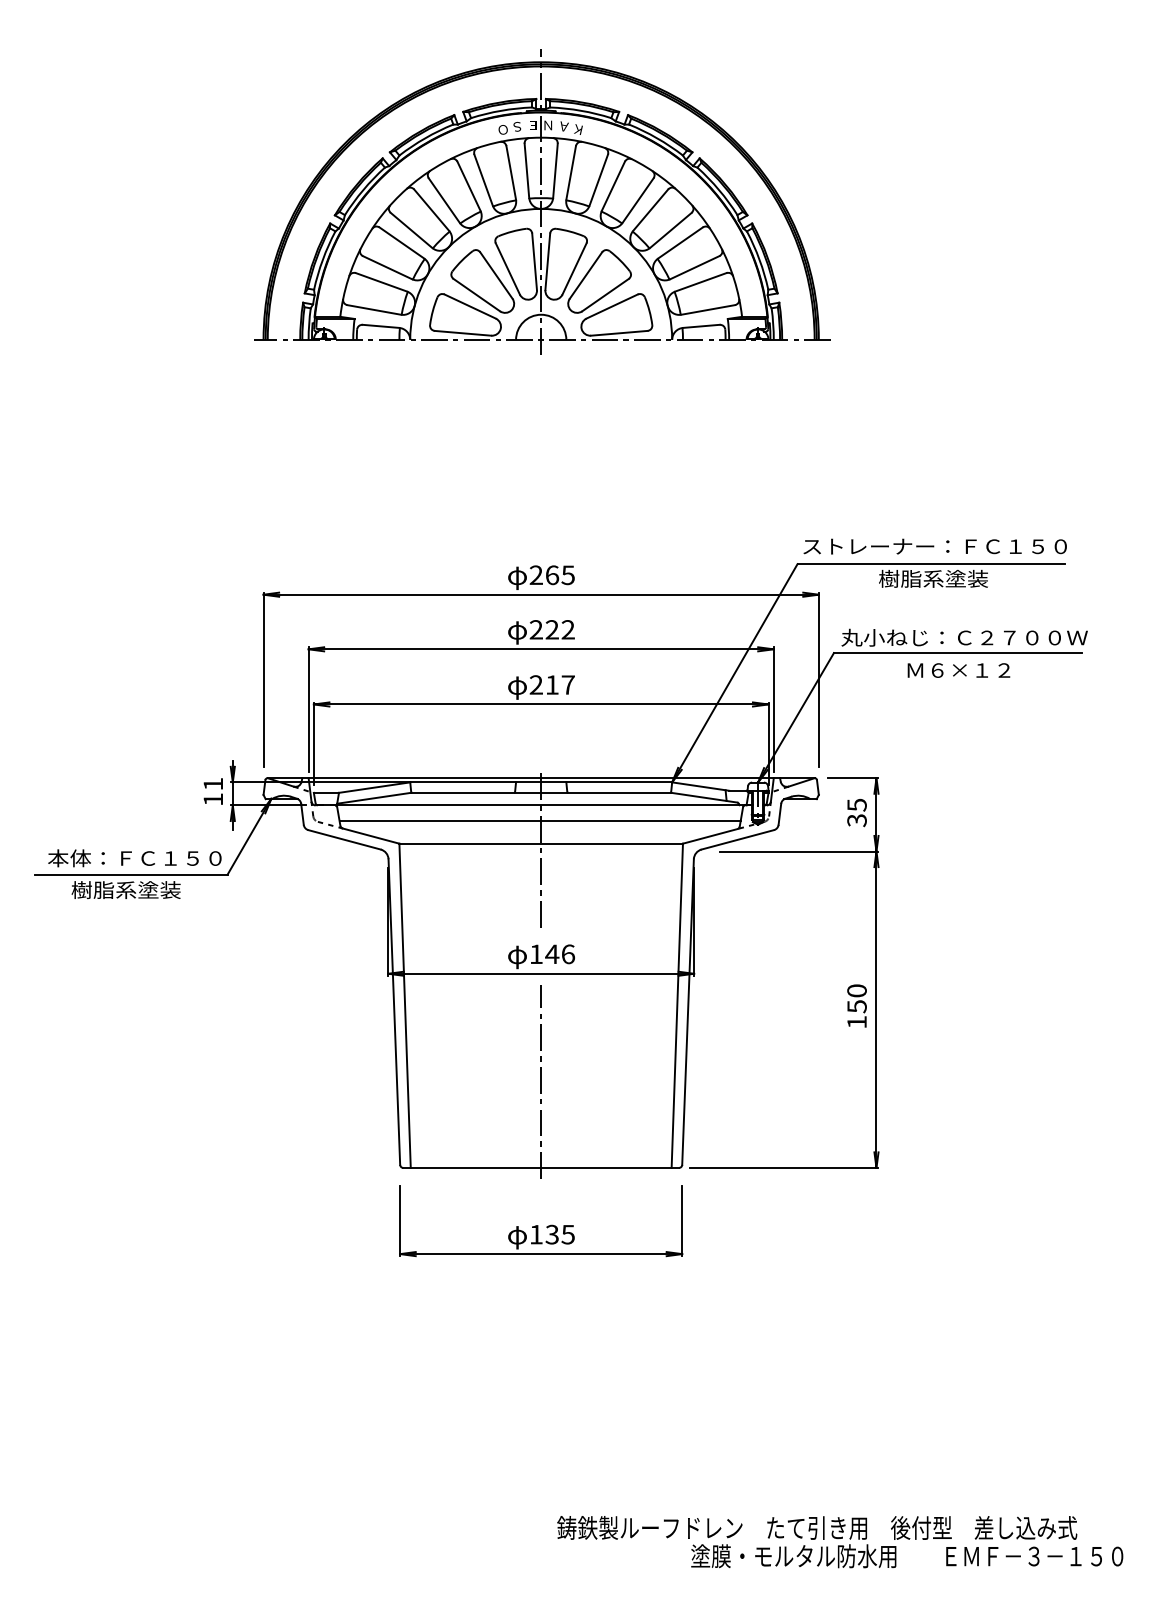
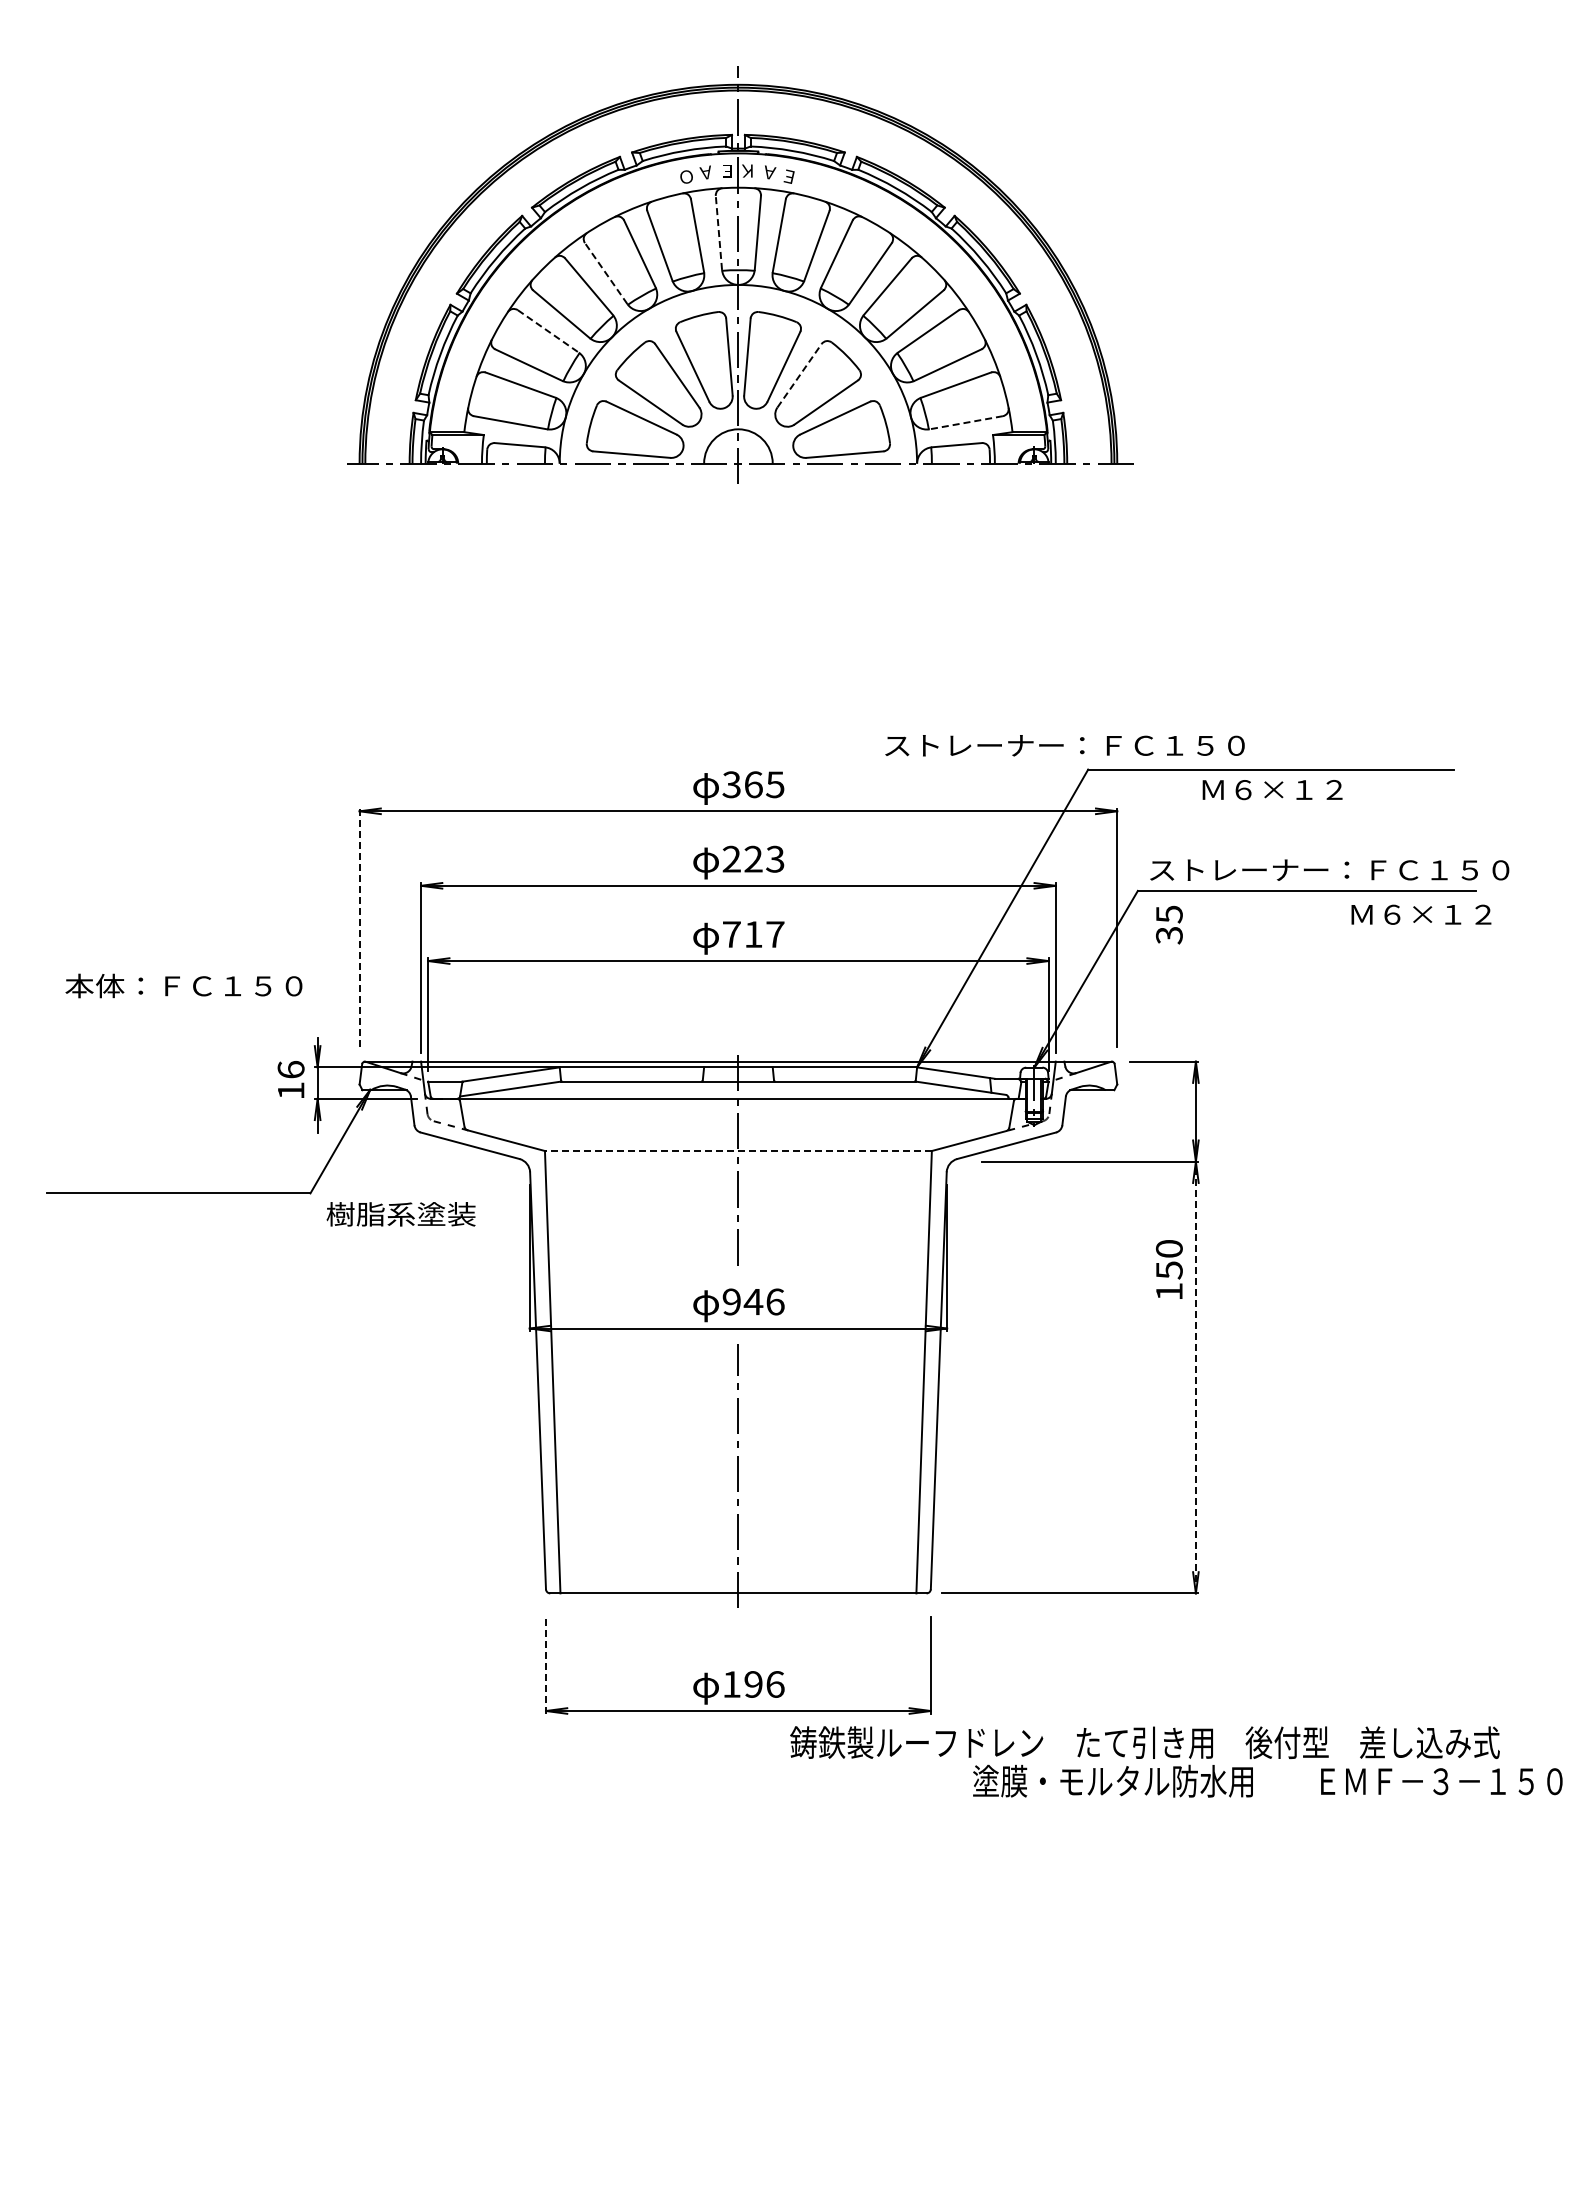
text: (547, 125) -> (747, 170), Ｎ -> Ｋ
text: (517, 126) -> (705, 172), Ｓ -> Ａ
text: (578, 129) -> (789, 176), Ｋ -> Ｅ
line: (526, 170) -> (718, 232), solid -> dashed
line: (443, 200) -> (605, 273), solid -> dashed
line: (402, 243) -> (548, 331), solid -> dashed
line: (585, 275) -> (799, 375), solid -> dashed
line: (707, 309) -> (965, 422), solid -> dashed
text: (934, 546) -> (1064, 745), moved
text: (536, 575) -> (731, 784), 265 -> 365
text: (933, 578) -> (1273, 789), 樹脂系塗装 -> Ｍ６×１２
text: (568, 630) -> (775, 859), 222 -> 223
text: (973, 637) -> (1328, 869), 丸小ねじ：Ｃ２７００Ｗ -> ストレーナー：ＦＣ１５０
text: (959, 670) -> (1421, 914), moved
line: (263, 679) -> (359, 927), solid -> dashed
text: (536, 685) -> (731, 934), 217 -> 717
text: (212, 783) -> (290, 1069), 11 -> 16
text: (857, 812) -> (1169, 924), moved
line: (539, 820) -> (736, 1119), removed
line: (540, 844) -> (737, 1151), solid -> dashed
text: (134, 857) -> (183, 985), moved
text: (125, 890) -> (400, 1214), moved
text: (536, 953) -> (731, 1301), 146 -> 946
text: (857, 1006) -> (1169, 1269), moved
line: (876, 1009) -> (1195, 1377), solid -> dashed
line: (399, 1220) -> (545, 1665), solid -> dashed
text: (560, 1234) -> (764, 1684), 135 -> 196
text: (840, 1541) -> (1176, 1761), moved

